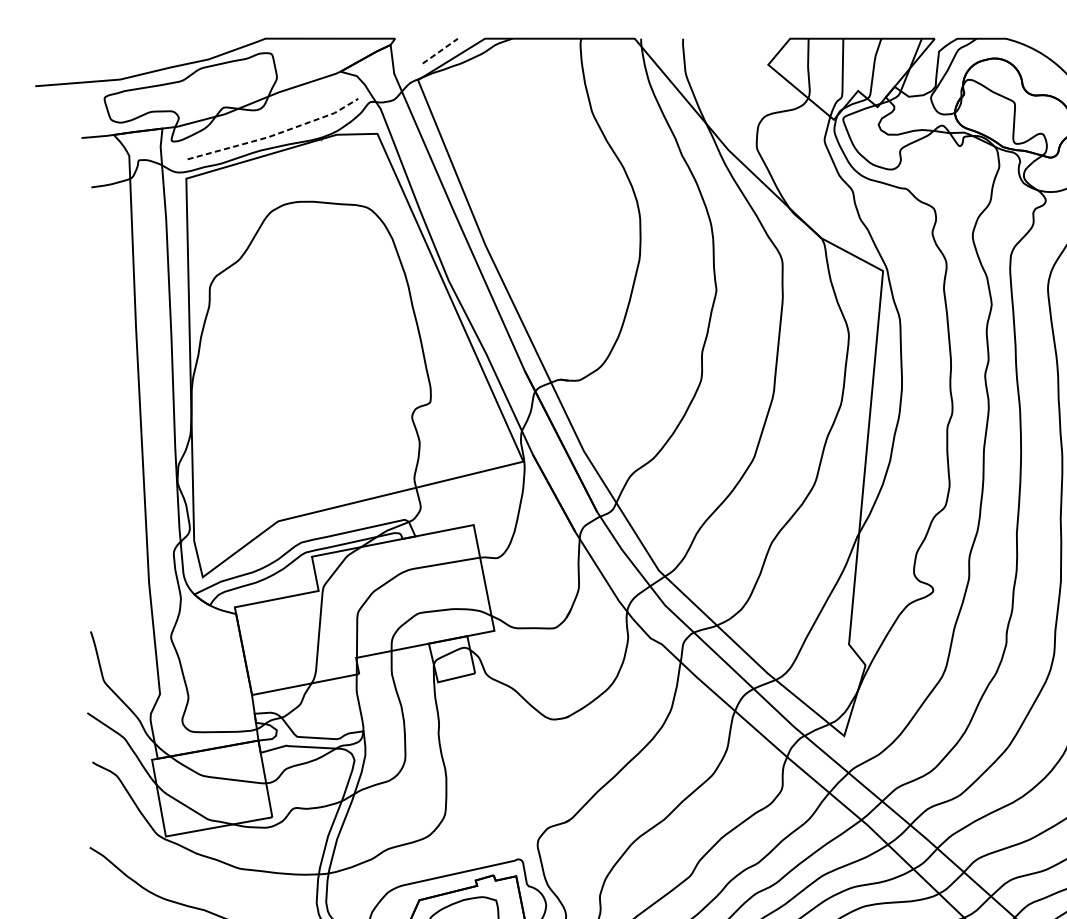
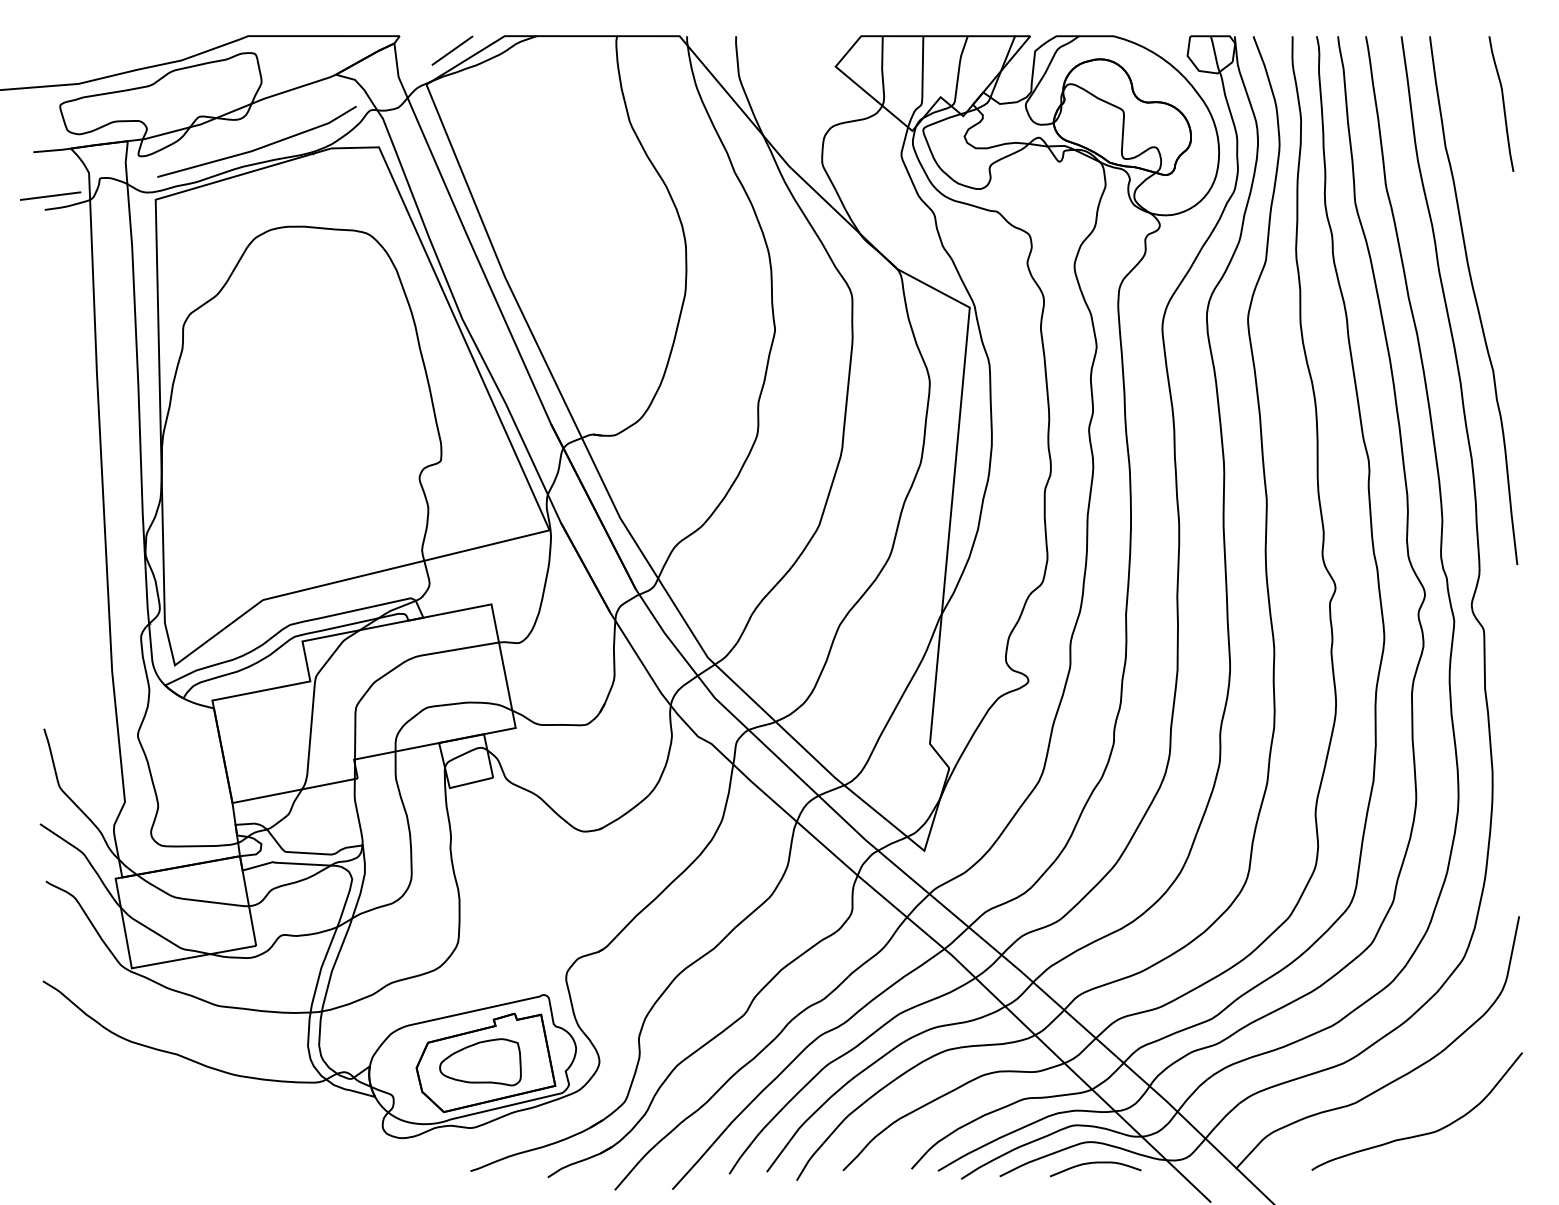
line: (441, 50) -> (453, 49), dashed -> solid
line: (275, 134) -> (259, 148), dashed -> solid
line: (96, 175) -> (50, 195), added

